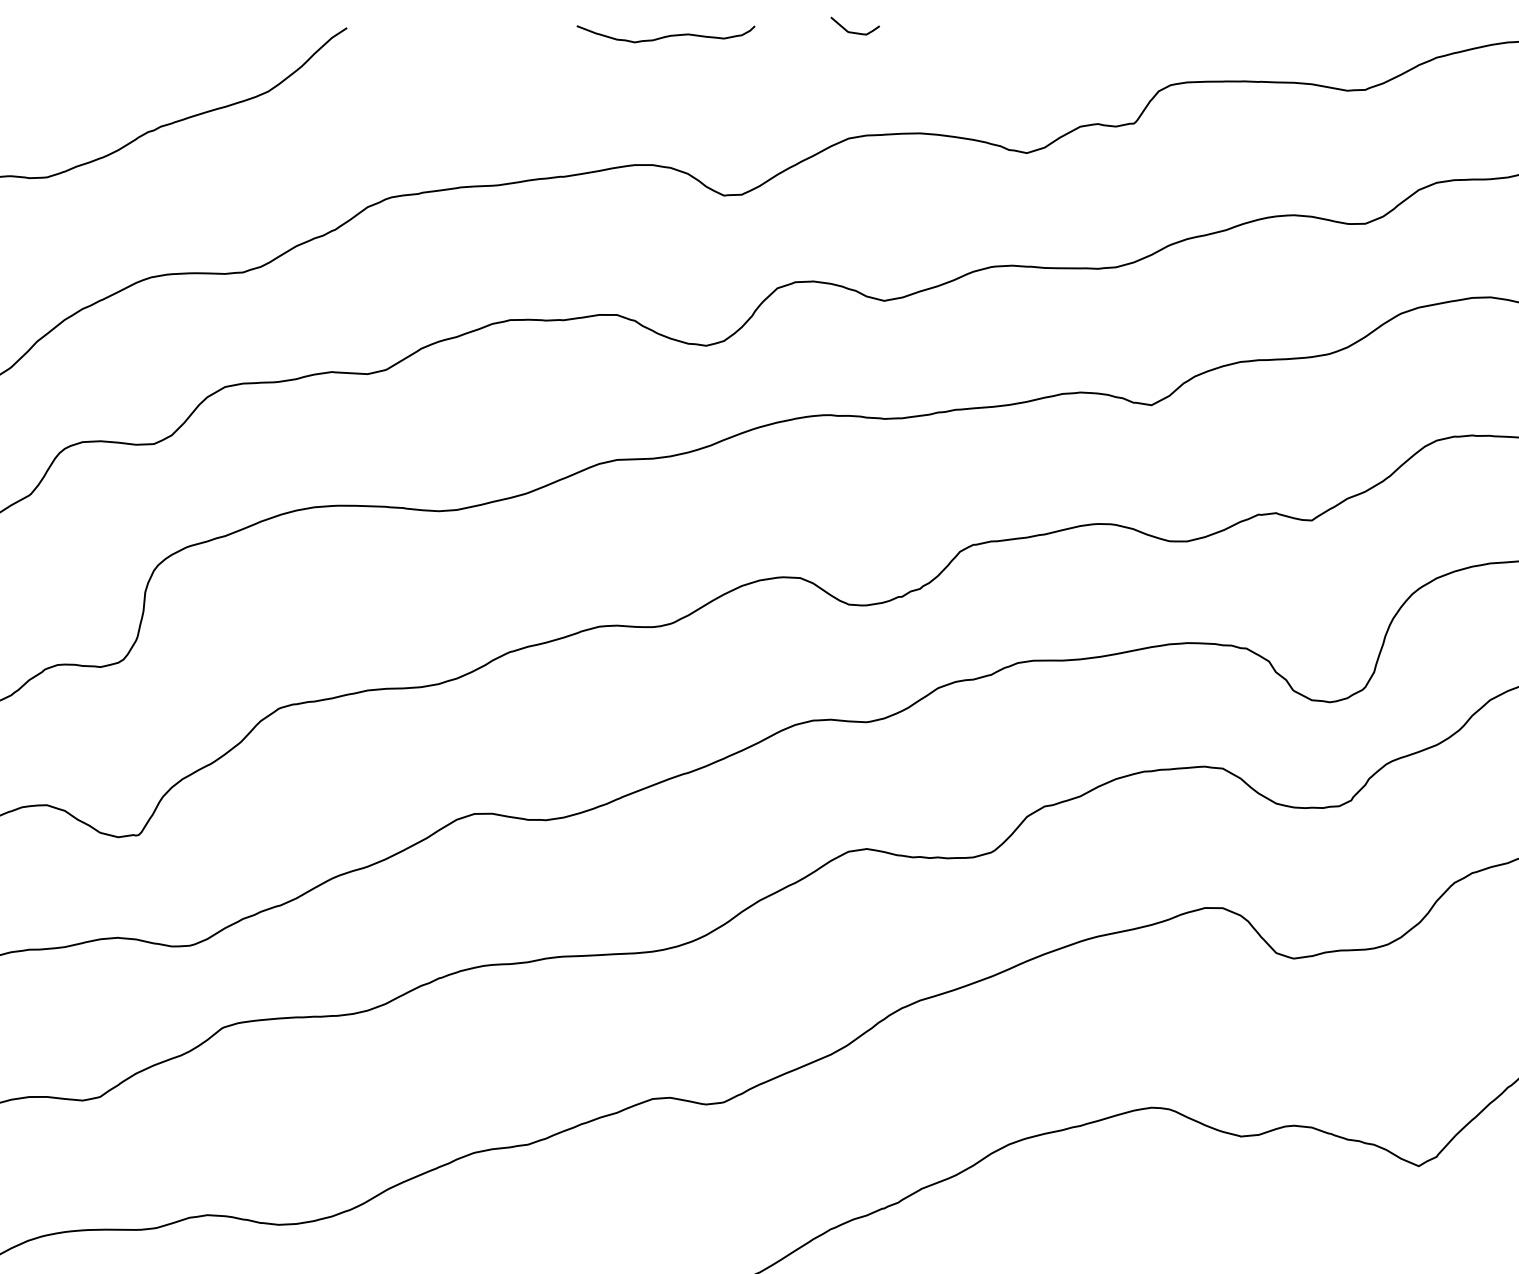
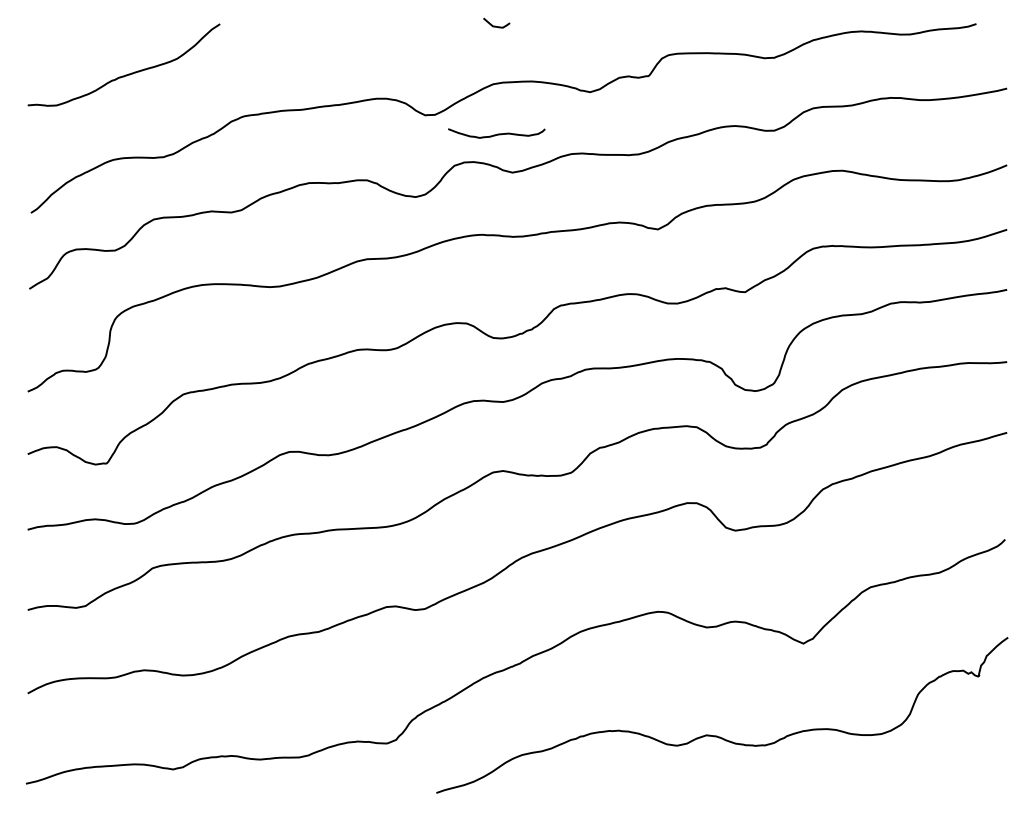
curve: (667, 34) -> (497, 133), moved

